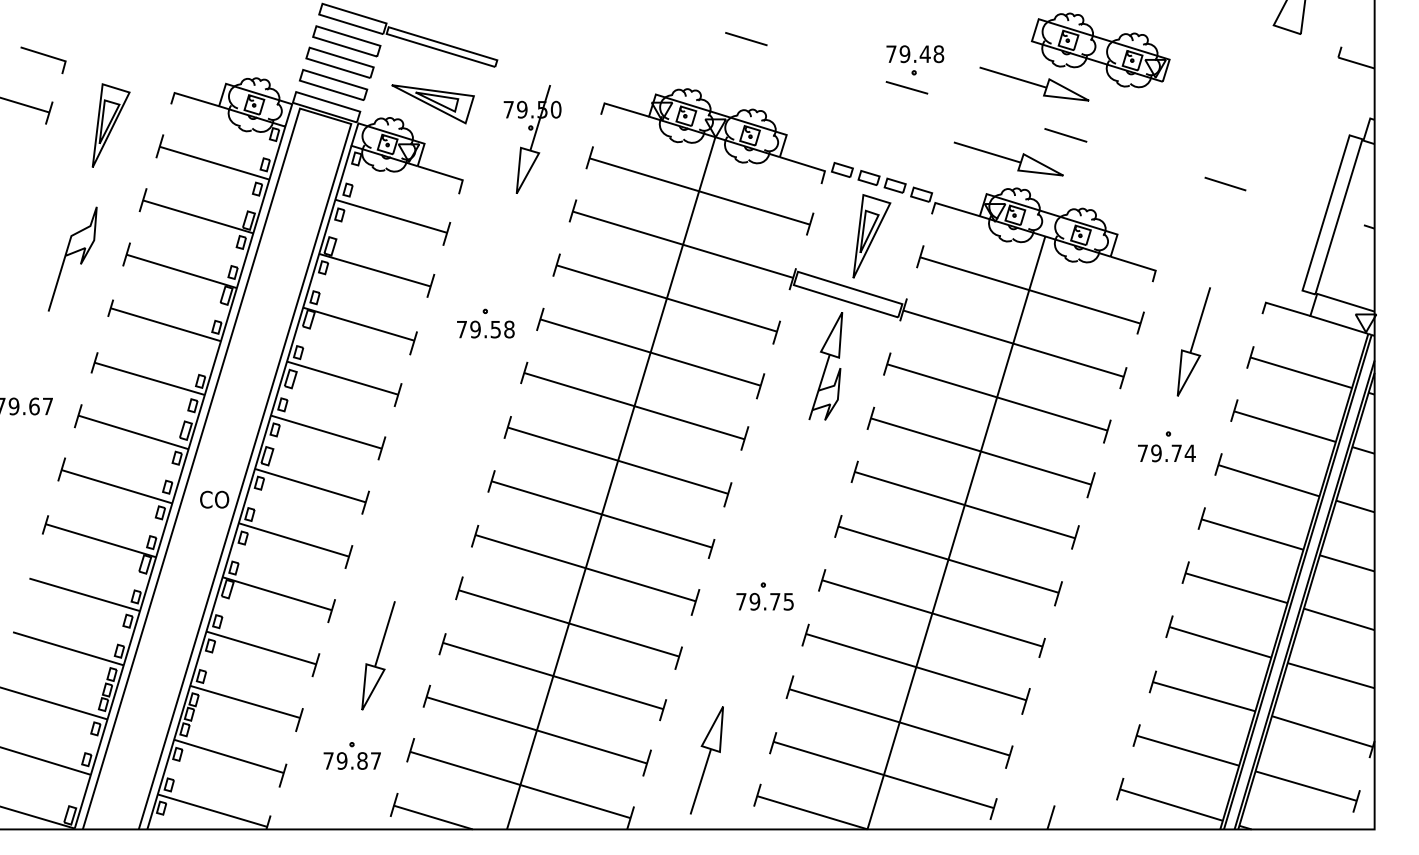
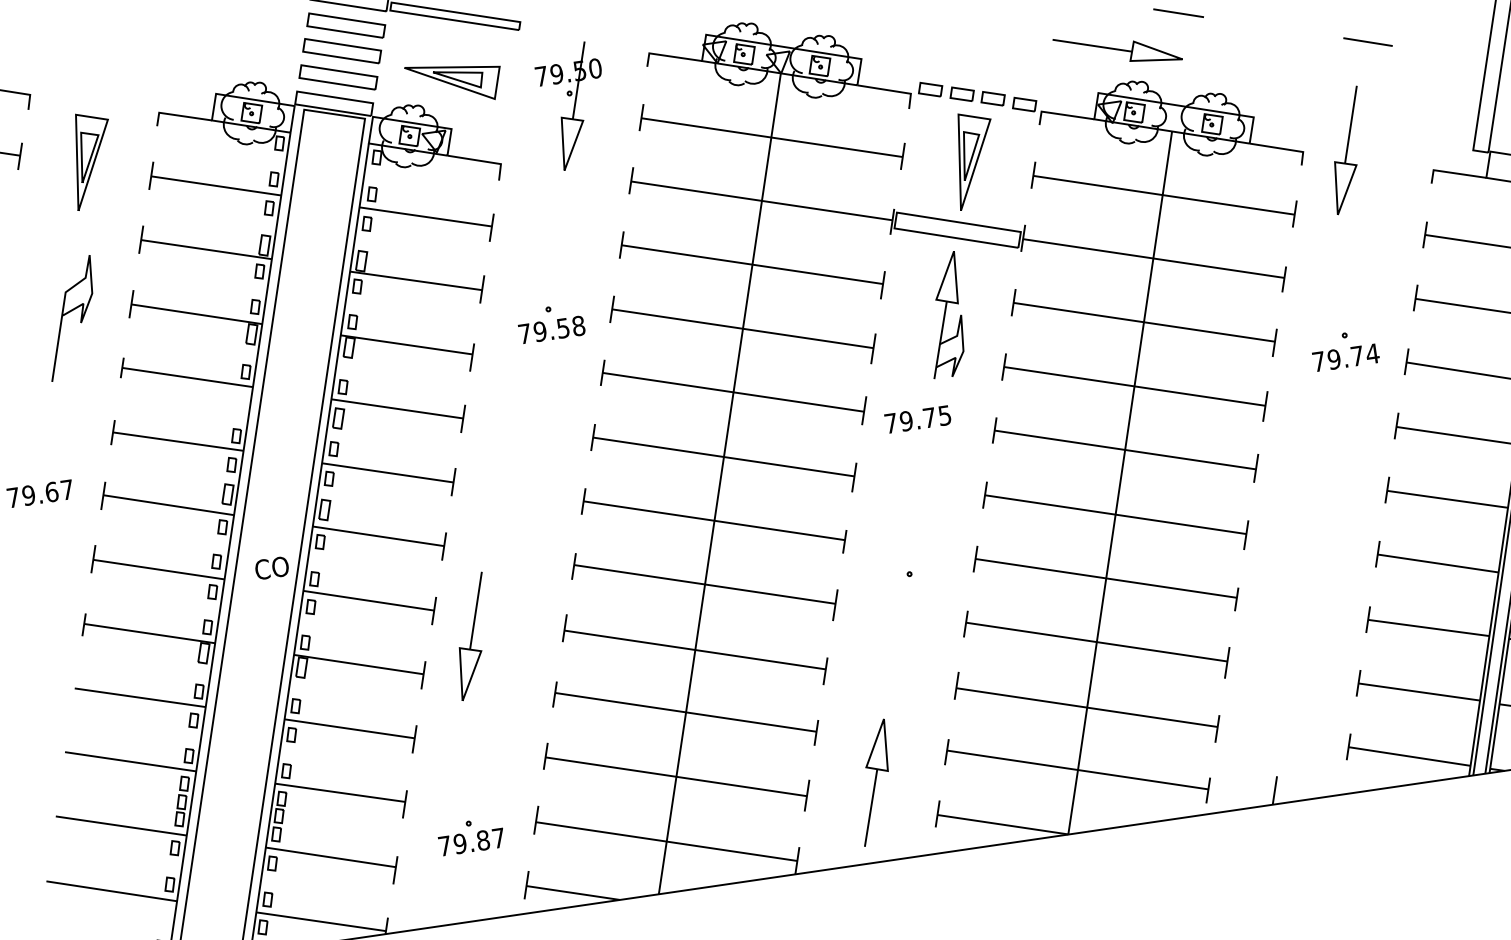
part: (1193, 341) -> (1346, 150), moved
text: (764, 601) -> (917, 419), moved
part: (378, 655) -> (472, 636), moved

